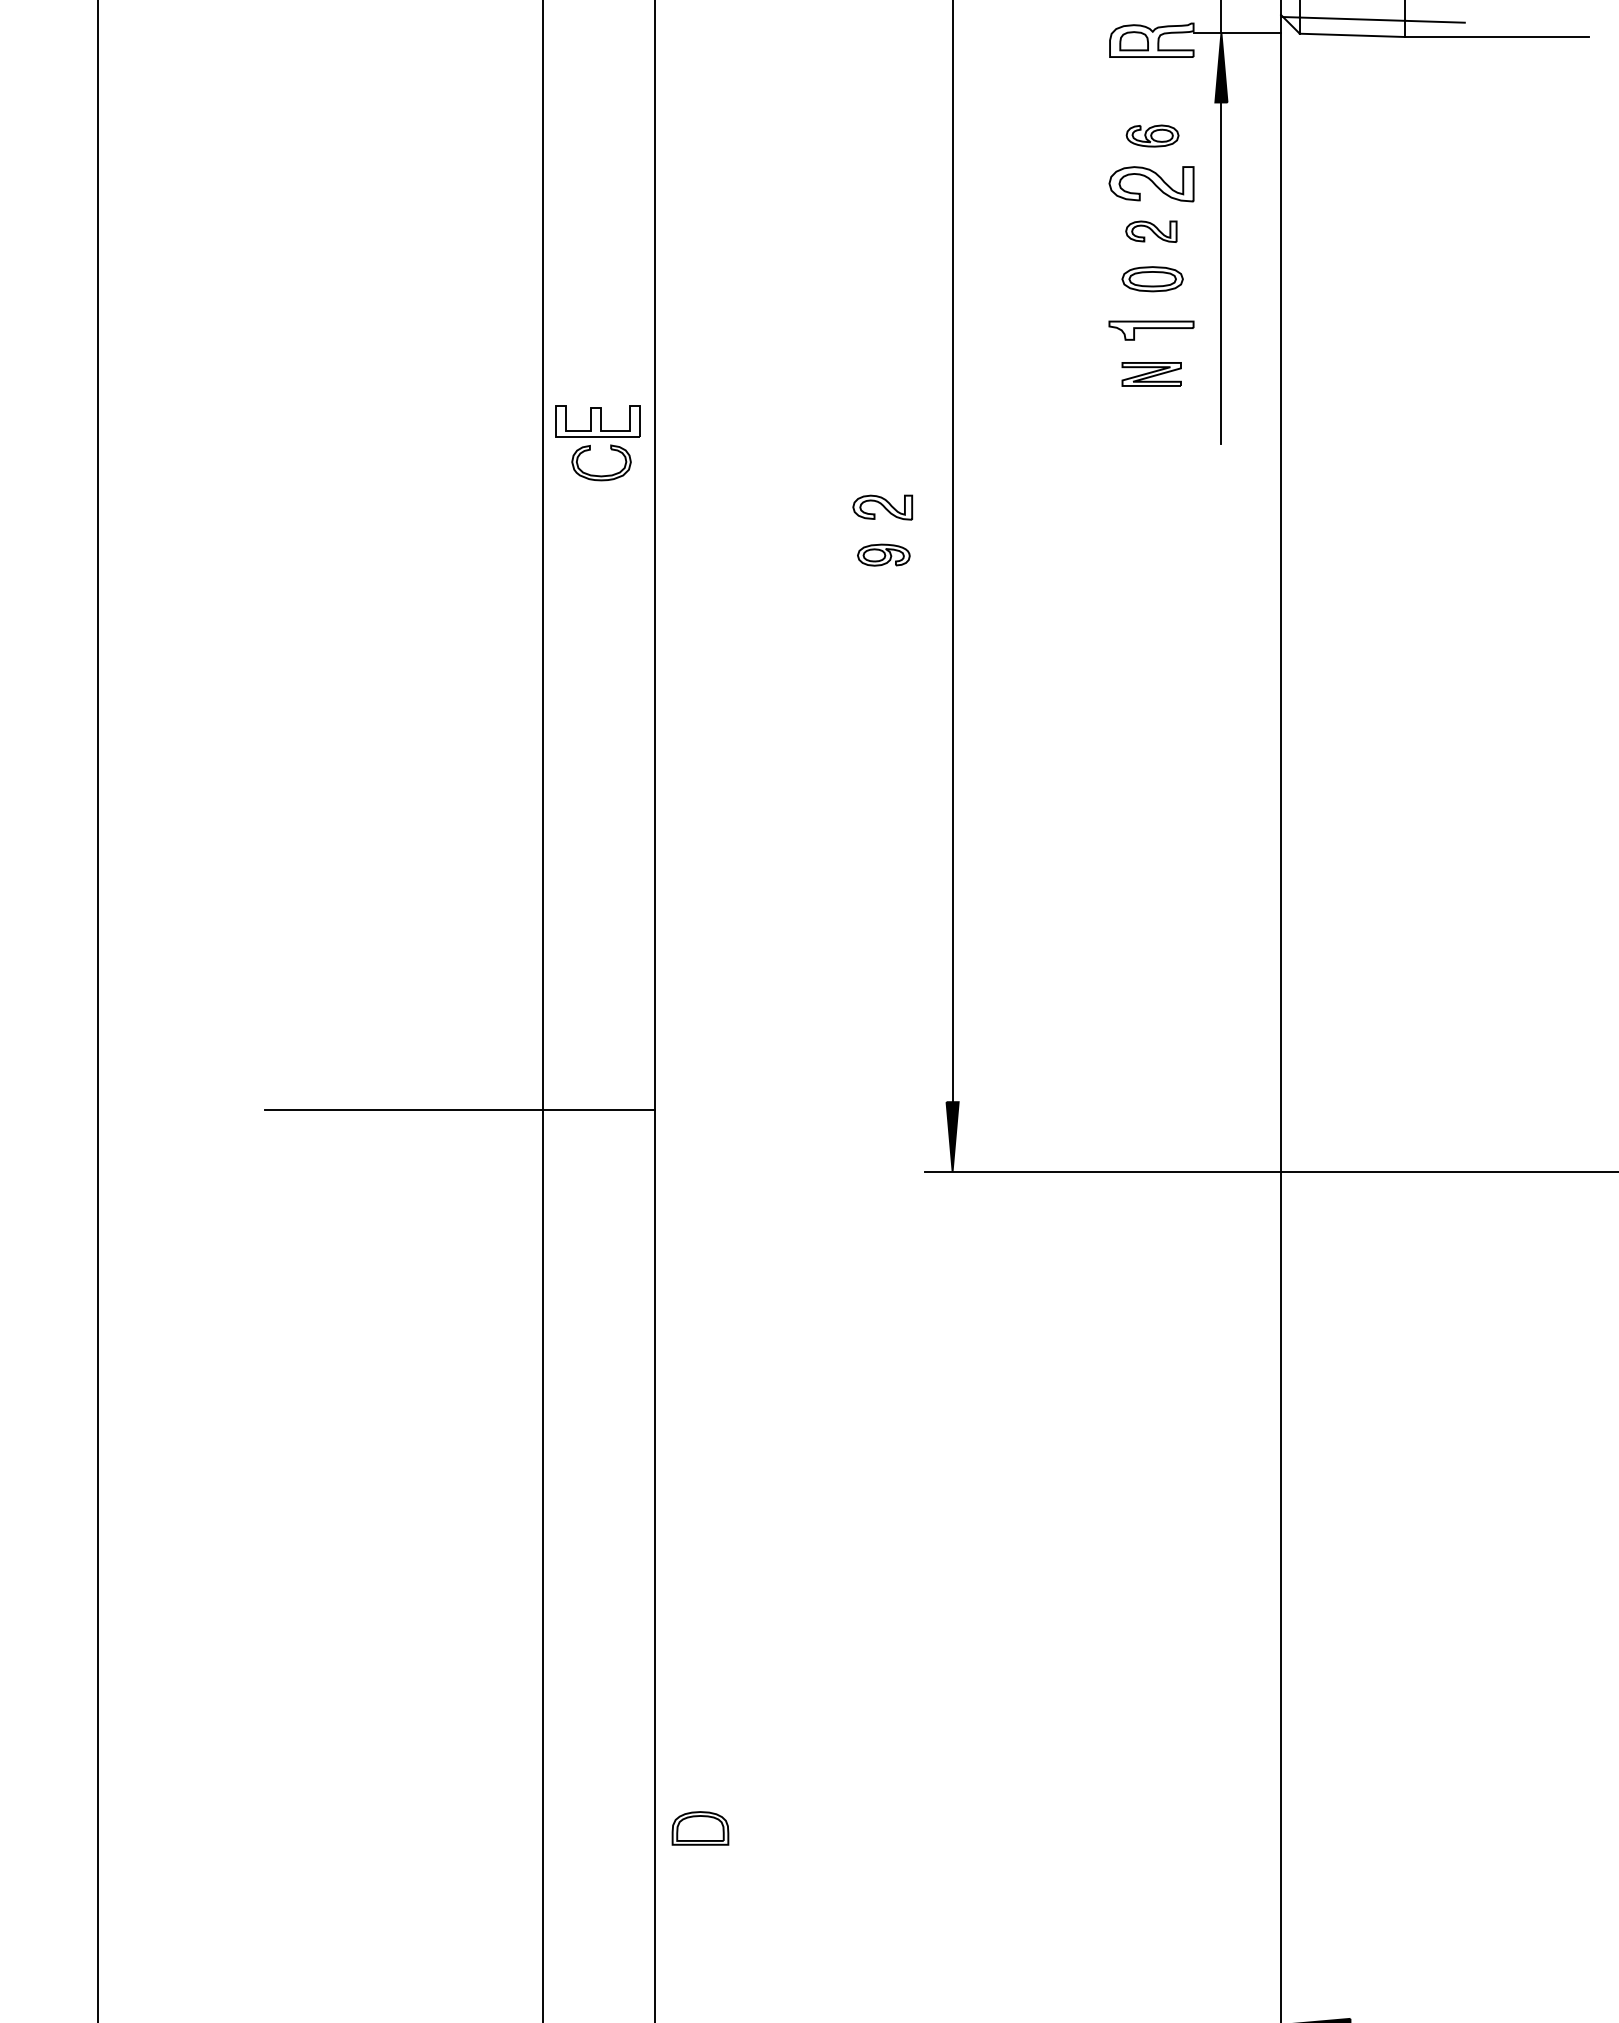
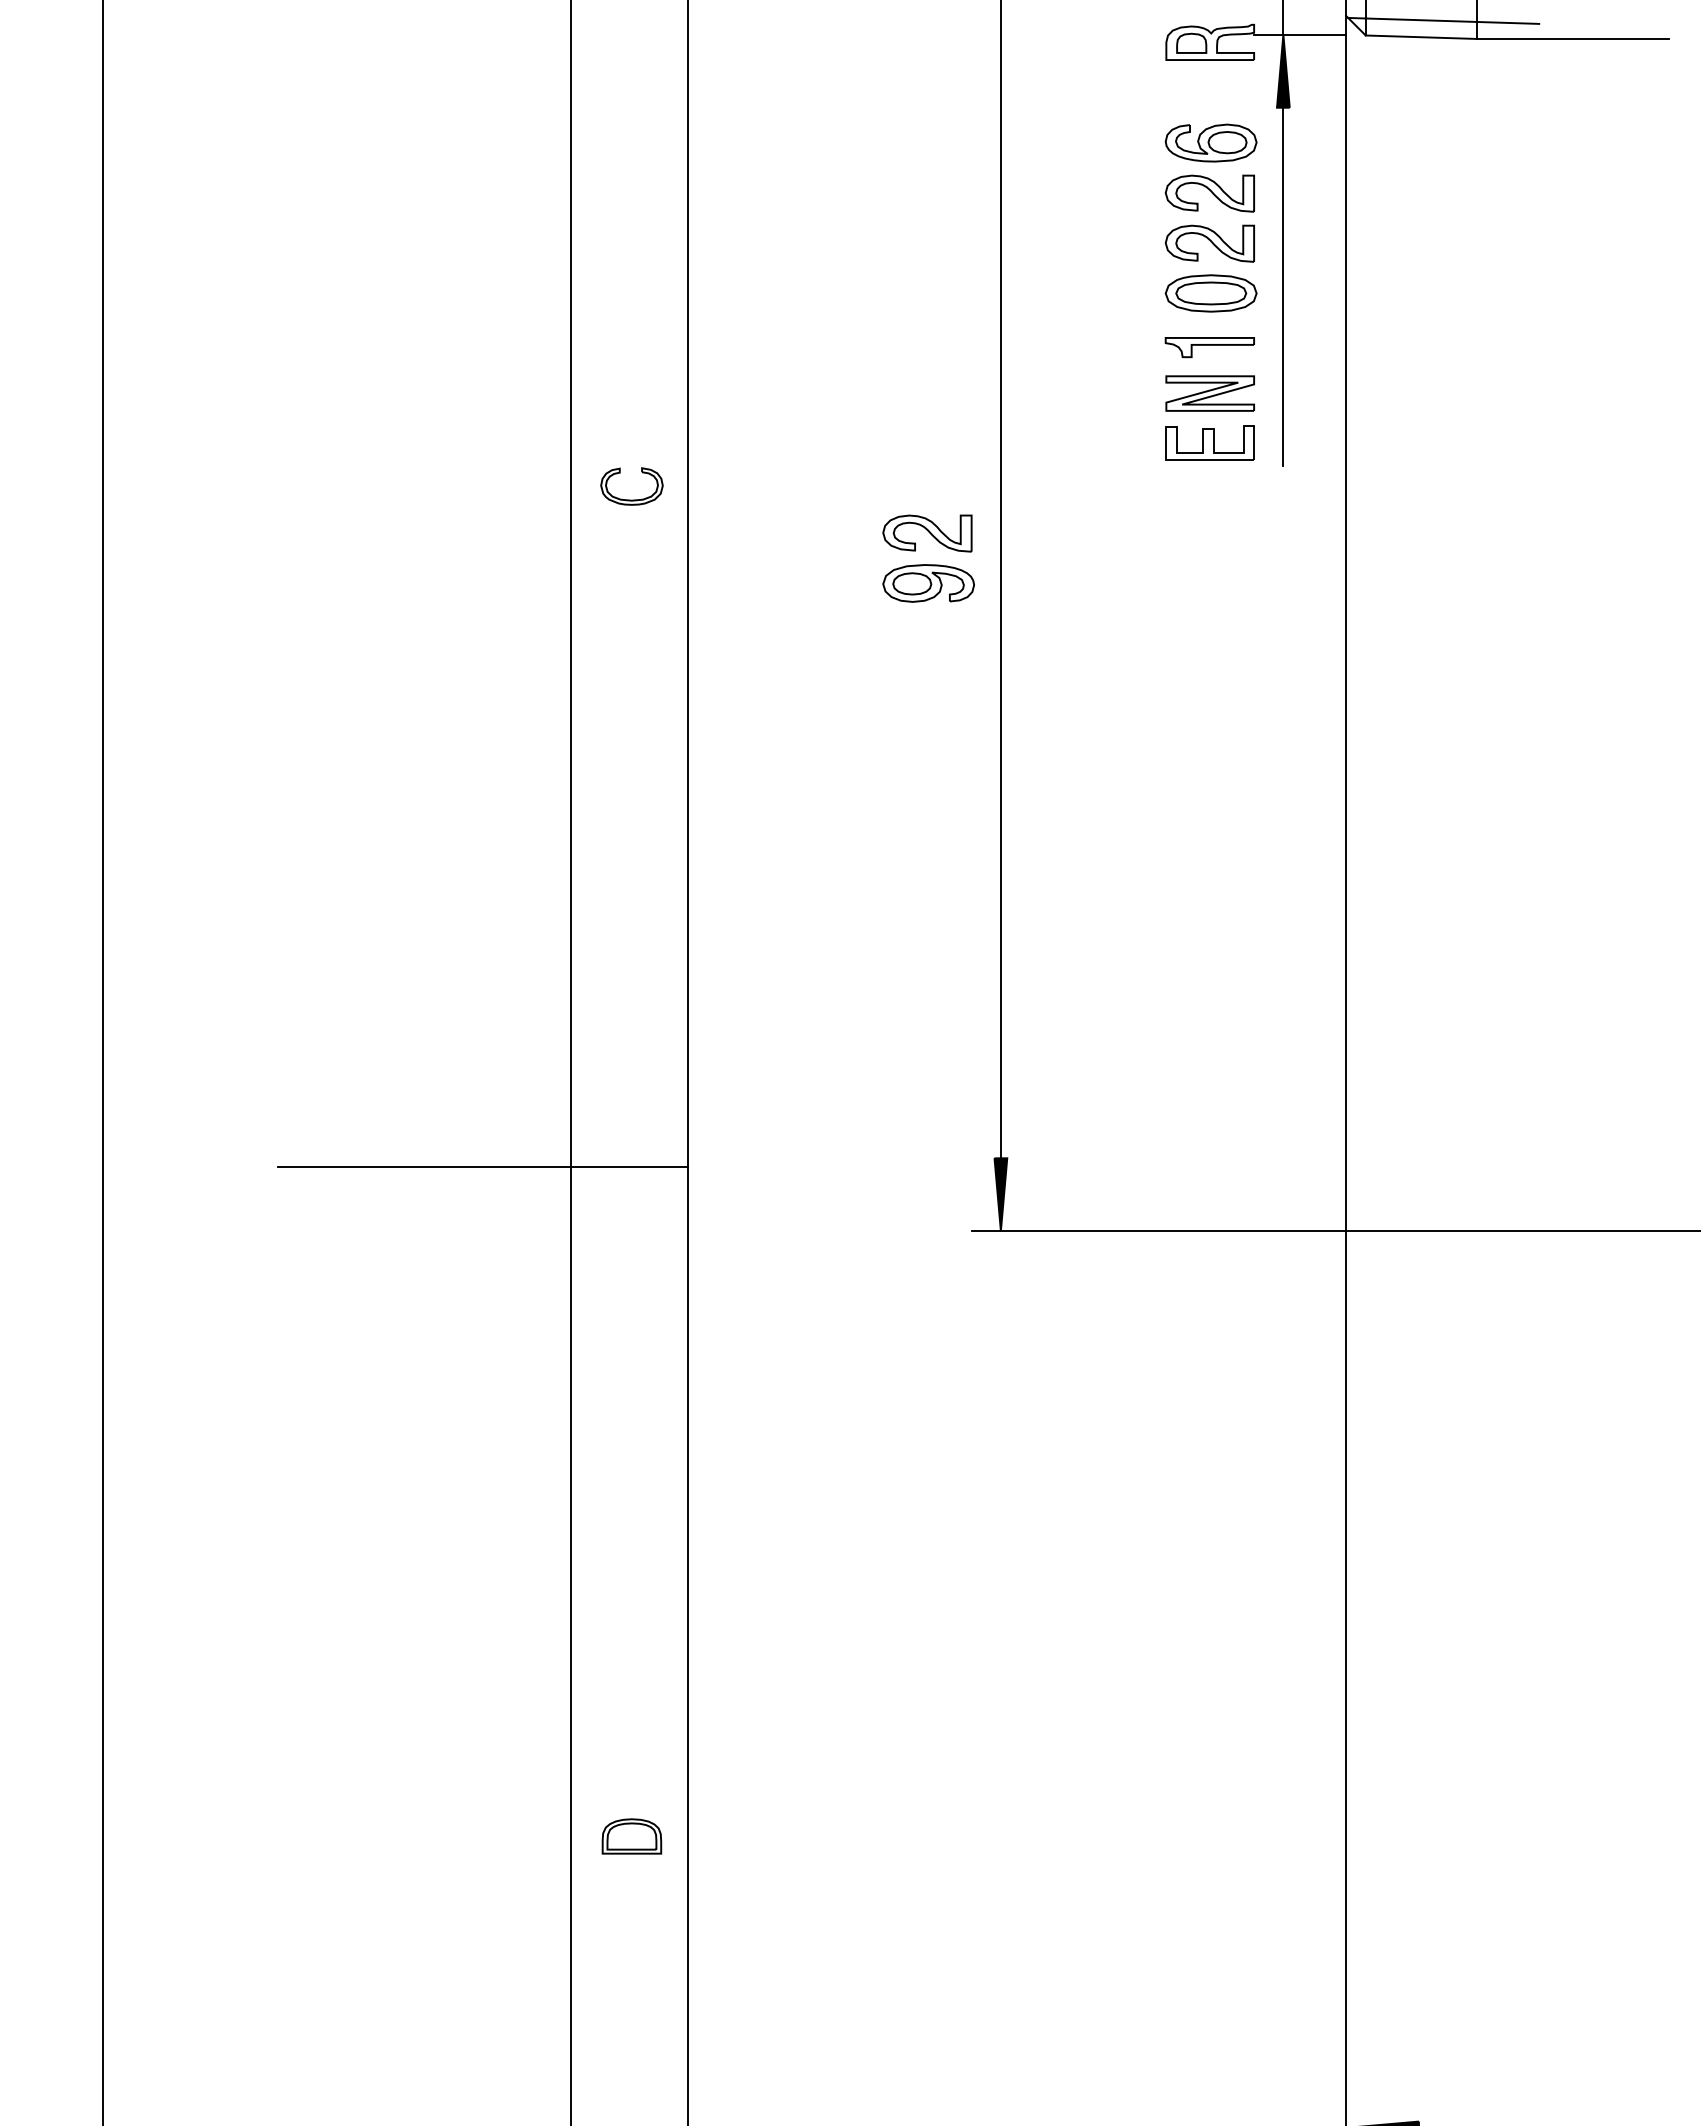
part: (1152, 135) -> (1210, 142), size x1.67
part: (1151, 231) -> (1209, 243), size x1.67
part: (1152, 279) -> (1210, 293), size x1.43
part: (1151, 374) -> (1209, 393), size x1.43
part: (597, 421) -> (1209, 442), moved
part: (882, 507) -> (927, 533), size x1.43
part: (883, 555) -> (928, 583), size x1.67
part: (700, 1828) -> (631, 1836), moved

